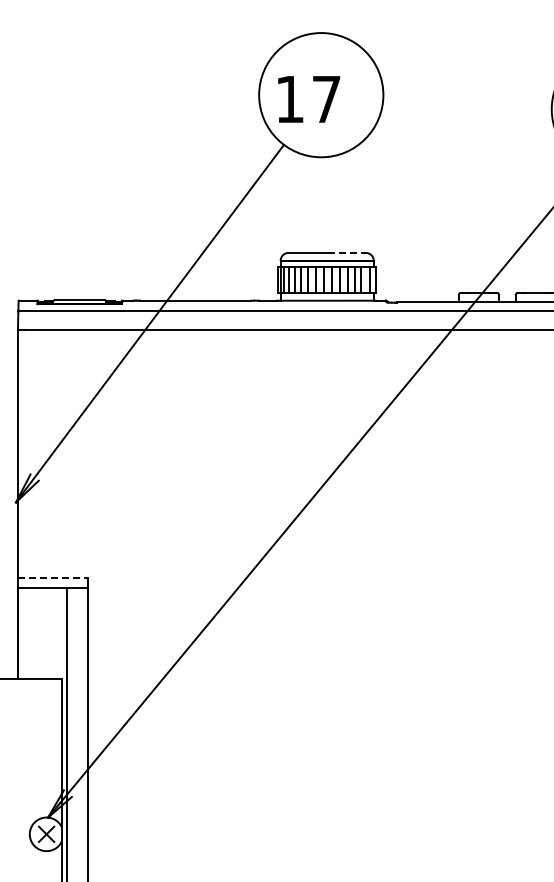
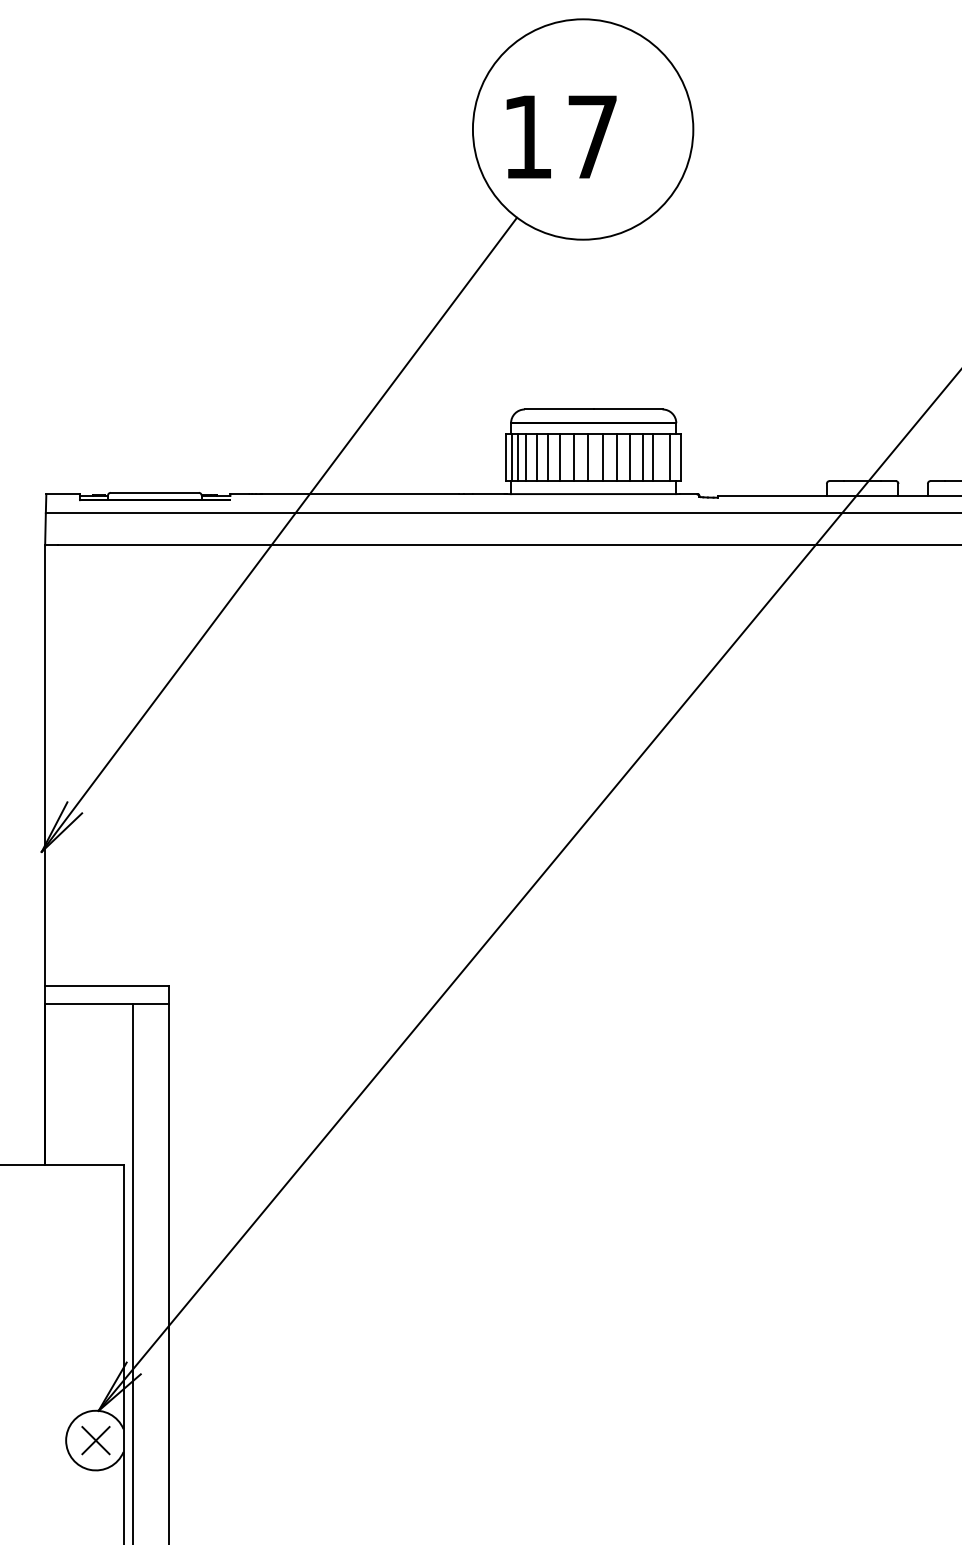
line: (347, 253) -> (629, 410), dashed -> solid
line: (53, 578) -> (108, 986), dashed -> solid

